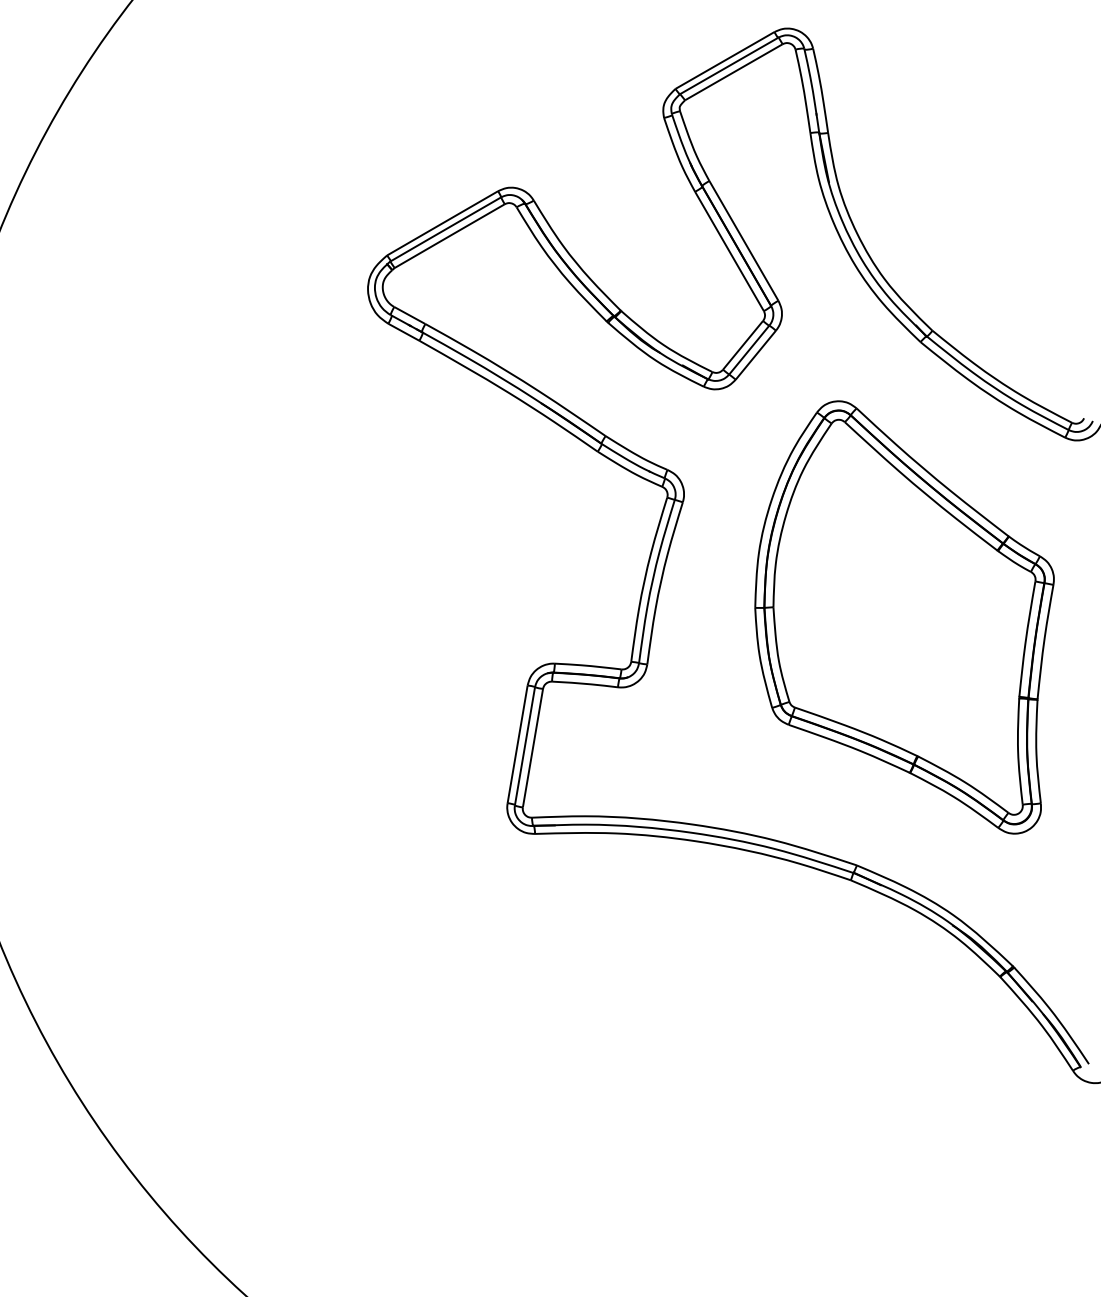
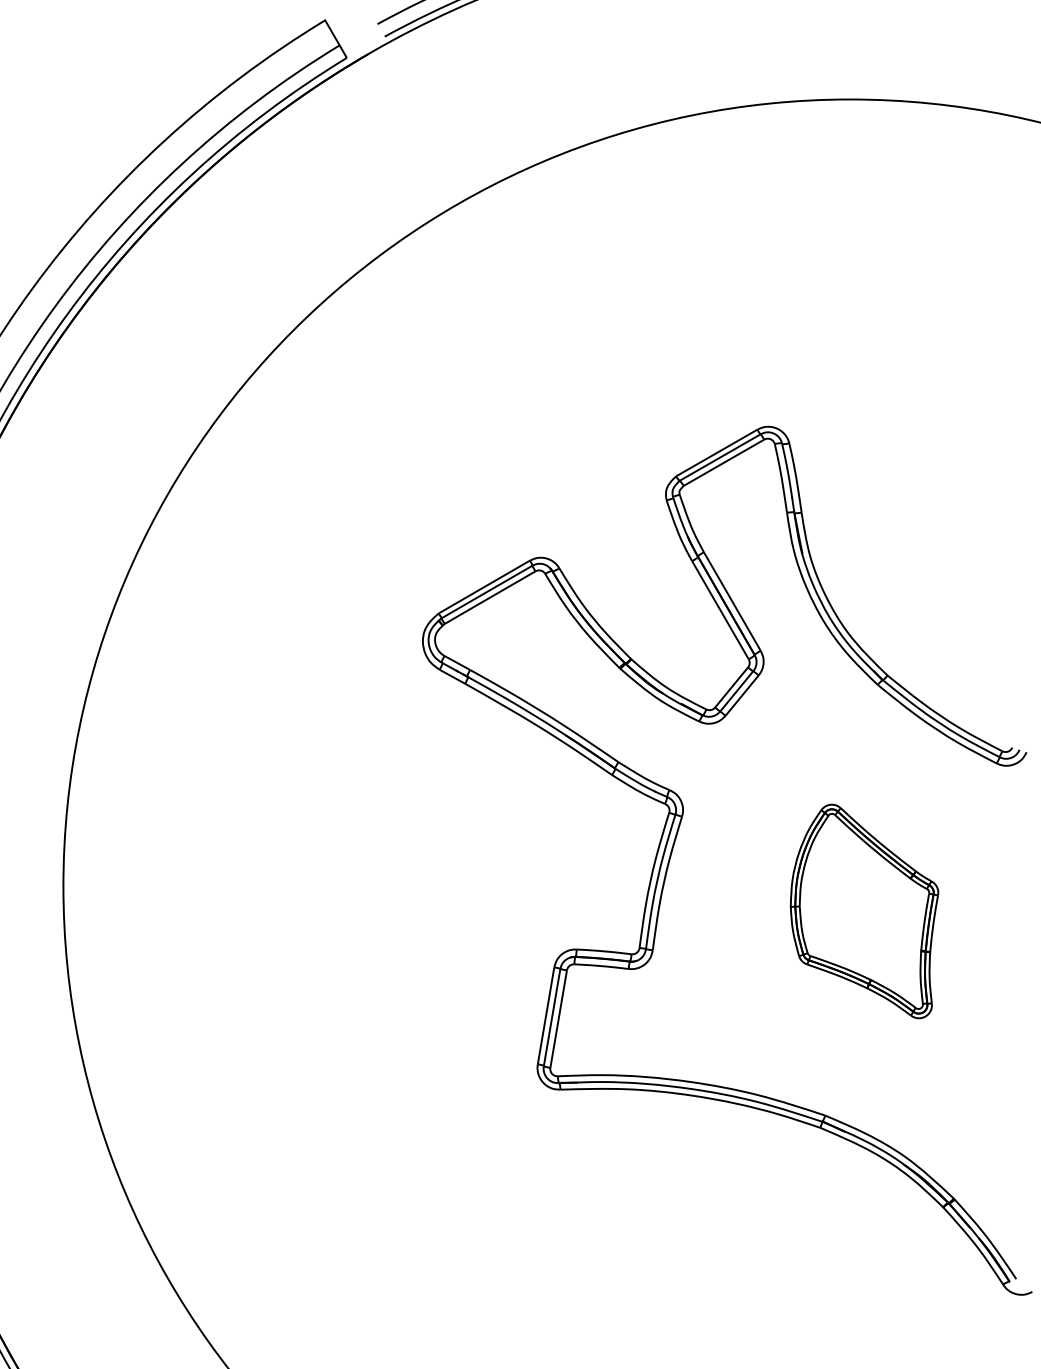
part: (904, 617) -> (864, 911), size x0.6

